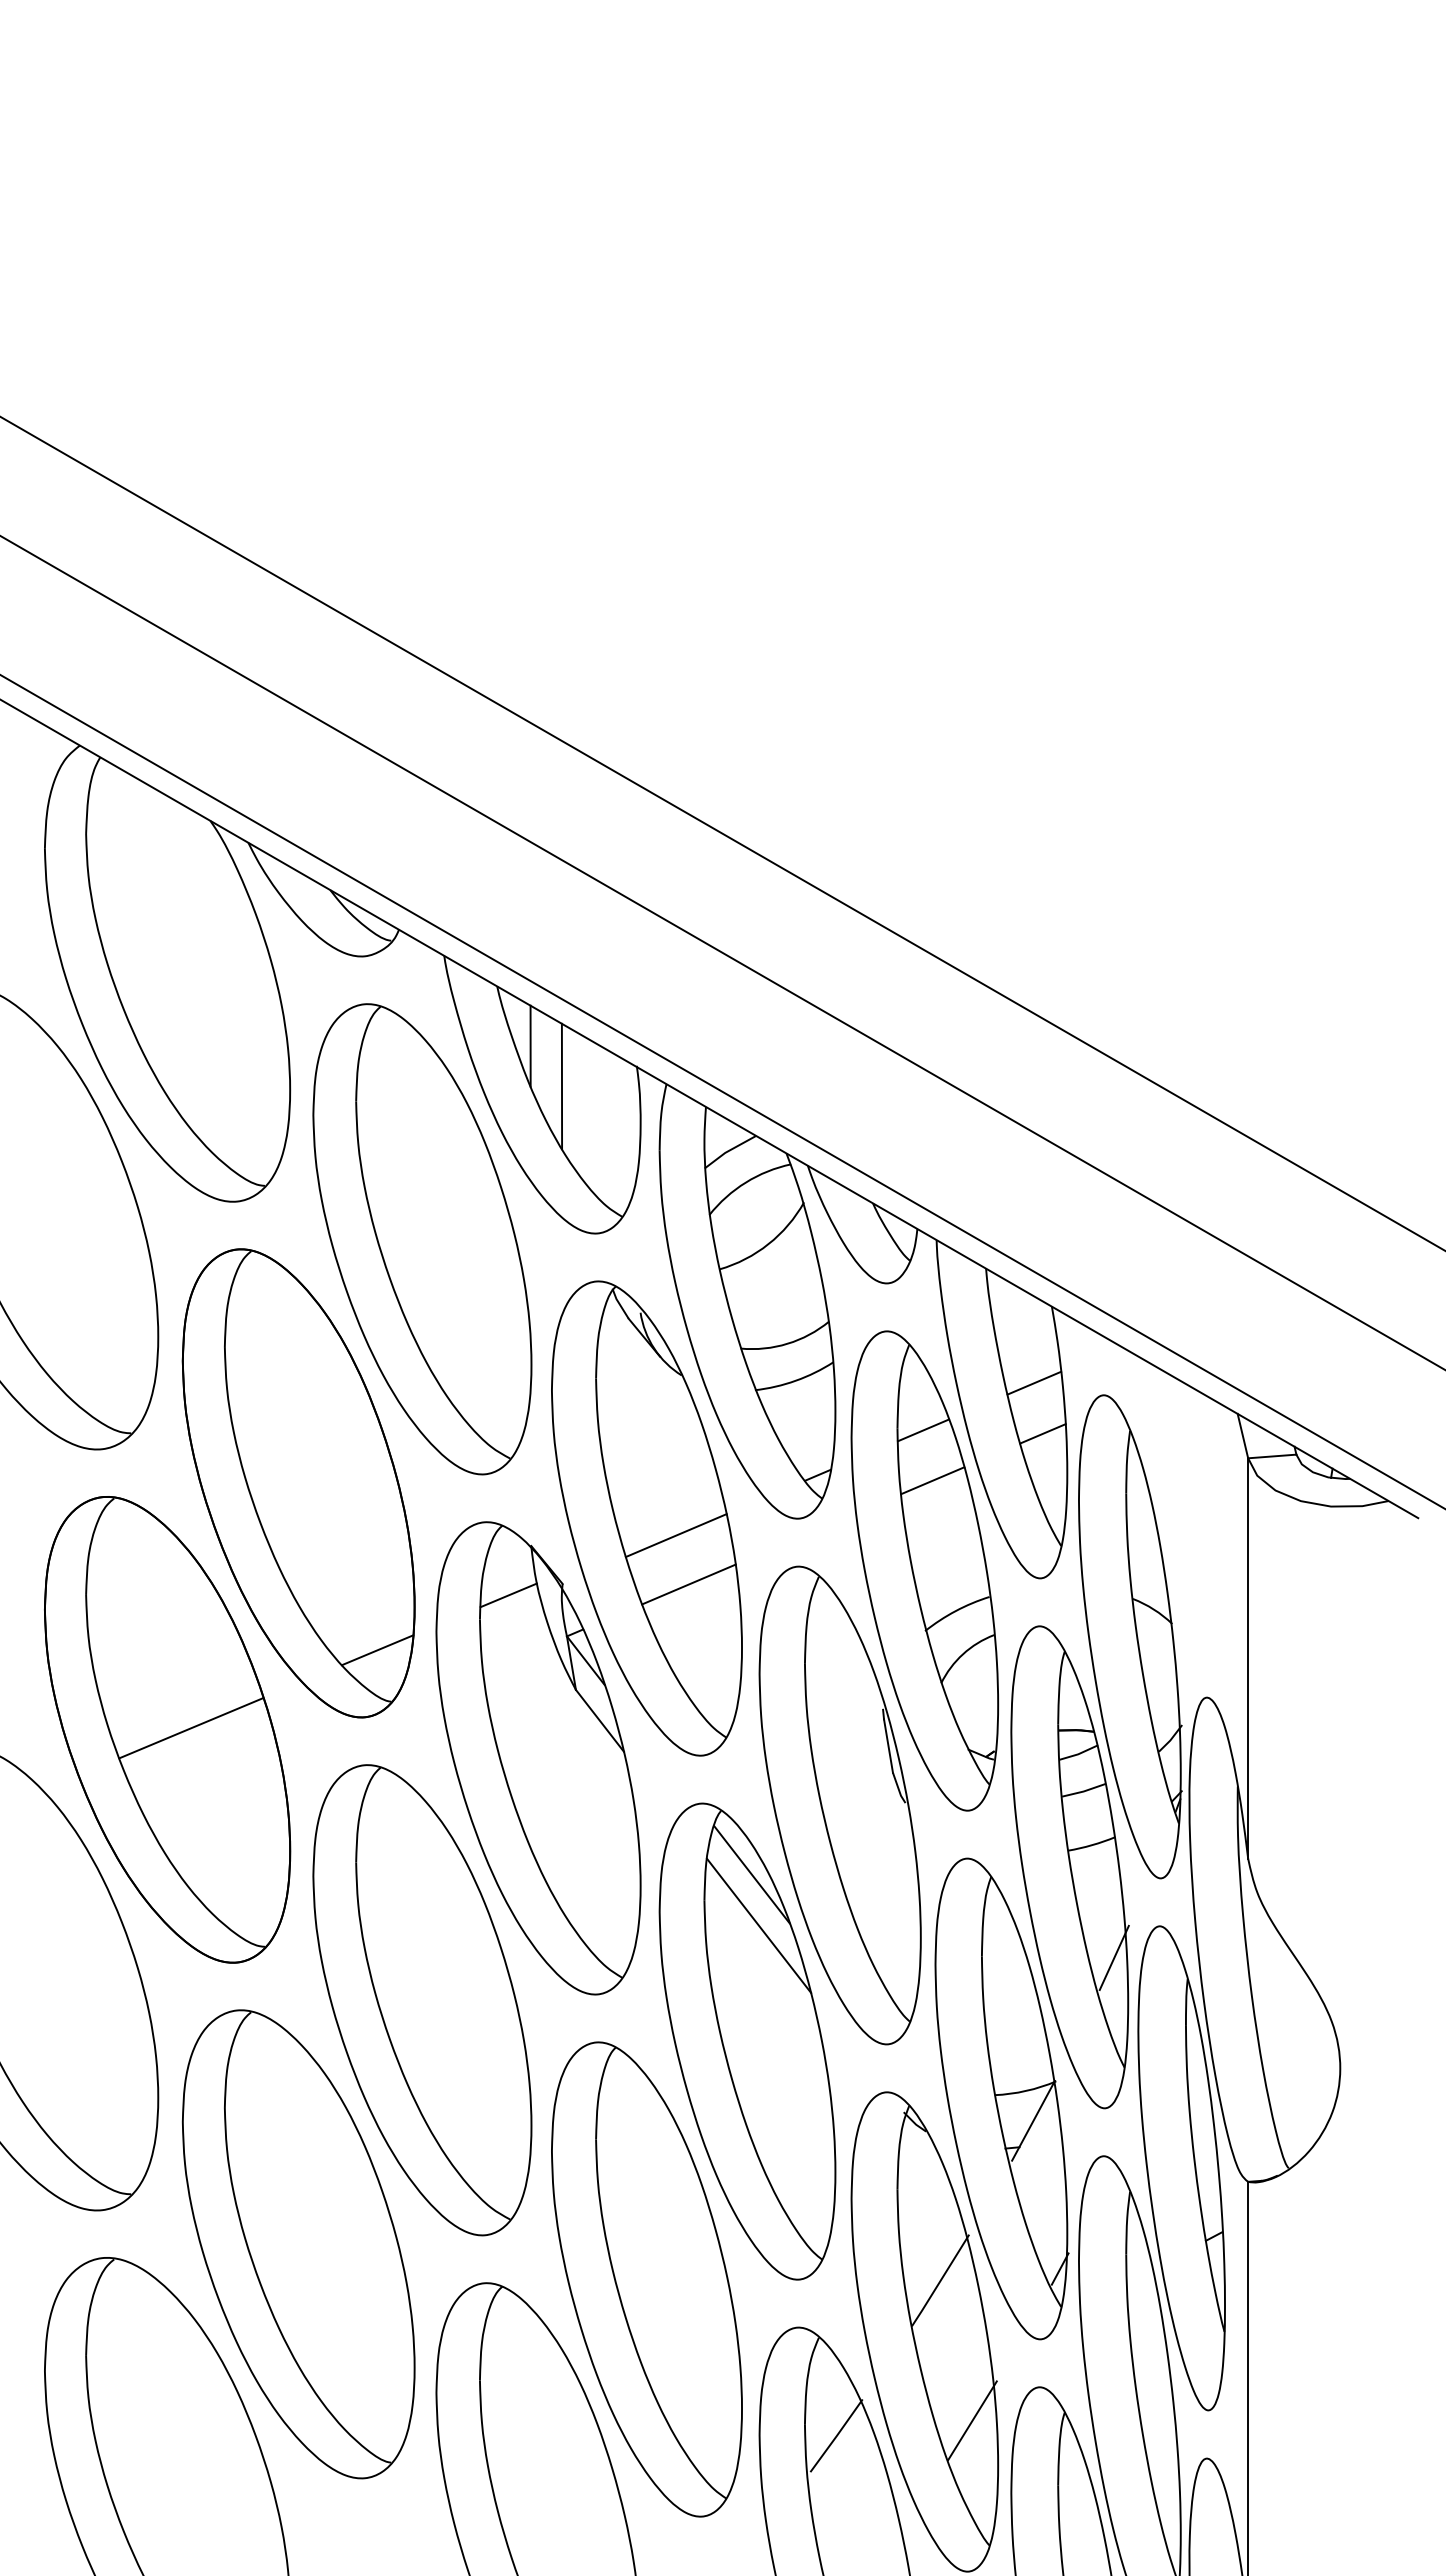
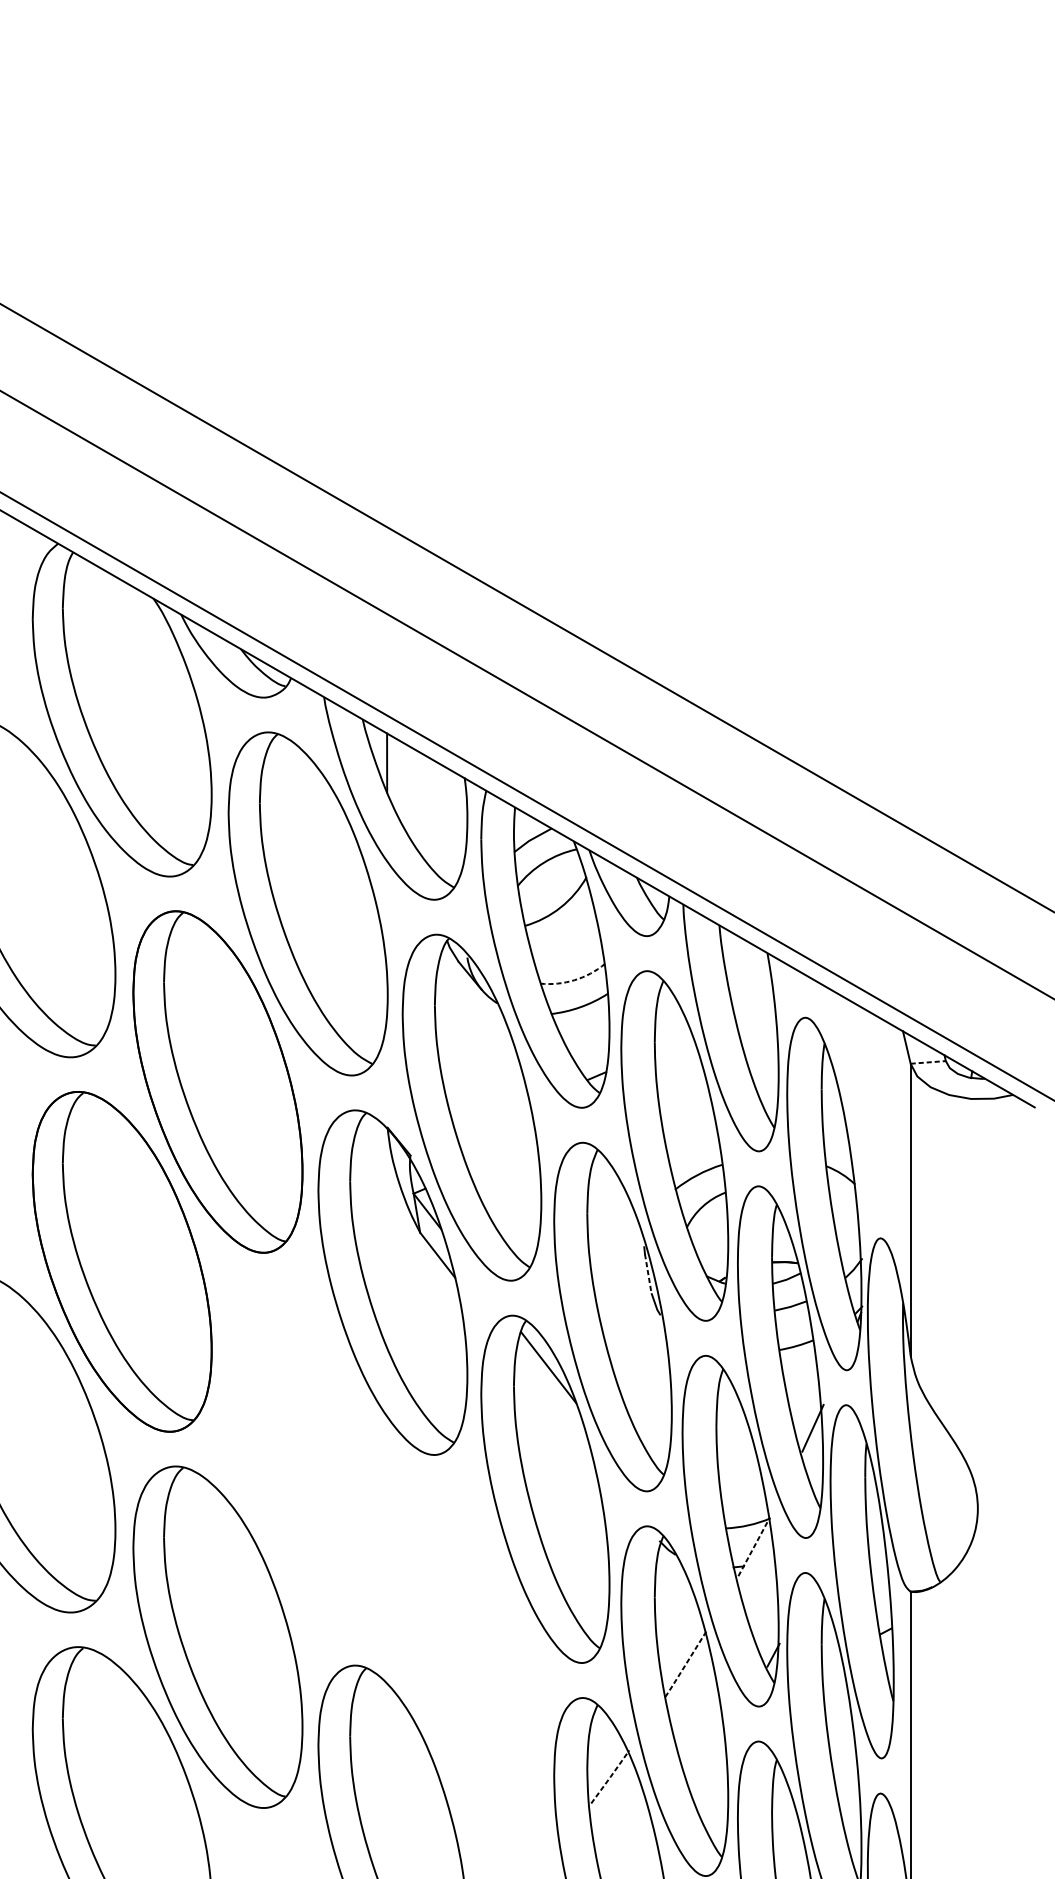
line: (561, 1086) -> (409, 792), removed
arc: (787, 1343) -> (574, 979), solid -> dashed
line: (1034, 1382) -> (754, 1008), removed
line: (922, 1430) -> (673, 1043), removed
line: (1042, 1433) -> (760, 1045), removed
line: (1272, 1456) -> (928, 1062), solid -> dashed
line: (932, 1480) -> (680, 1079), removed
line: (675, 1535) -> (492, 1120), removed
line: (688, 1584) -> (502, 1155), removed
line: (508, 1595) -> (371, 1163), removed
line: (377, 1650) -> (275, 1203), removed
line: (191, 1728) -> (139, 1260), removed
line: (888, 1746) -> (648, 1274), solid -> dashed
line: (759, 1925) -> (554, 1404), removed
part: (422, 2000) -> (308, 1459), removed
line: (1033, 2120) -> (754, 1546), solid -> dashed
part: (646, 2279) -> (471, 1662), removed
line: (940, 2281) -> (686, 1664), solid -> dashed
line: (972, 2420) -> (709, 1765), removed
line: (836, 2435) -> (610, 1776), solid -> dashed

